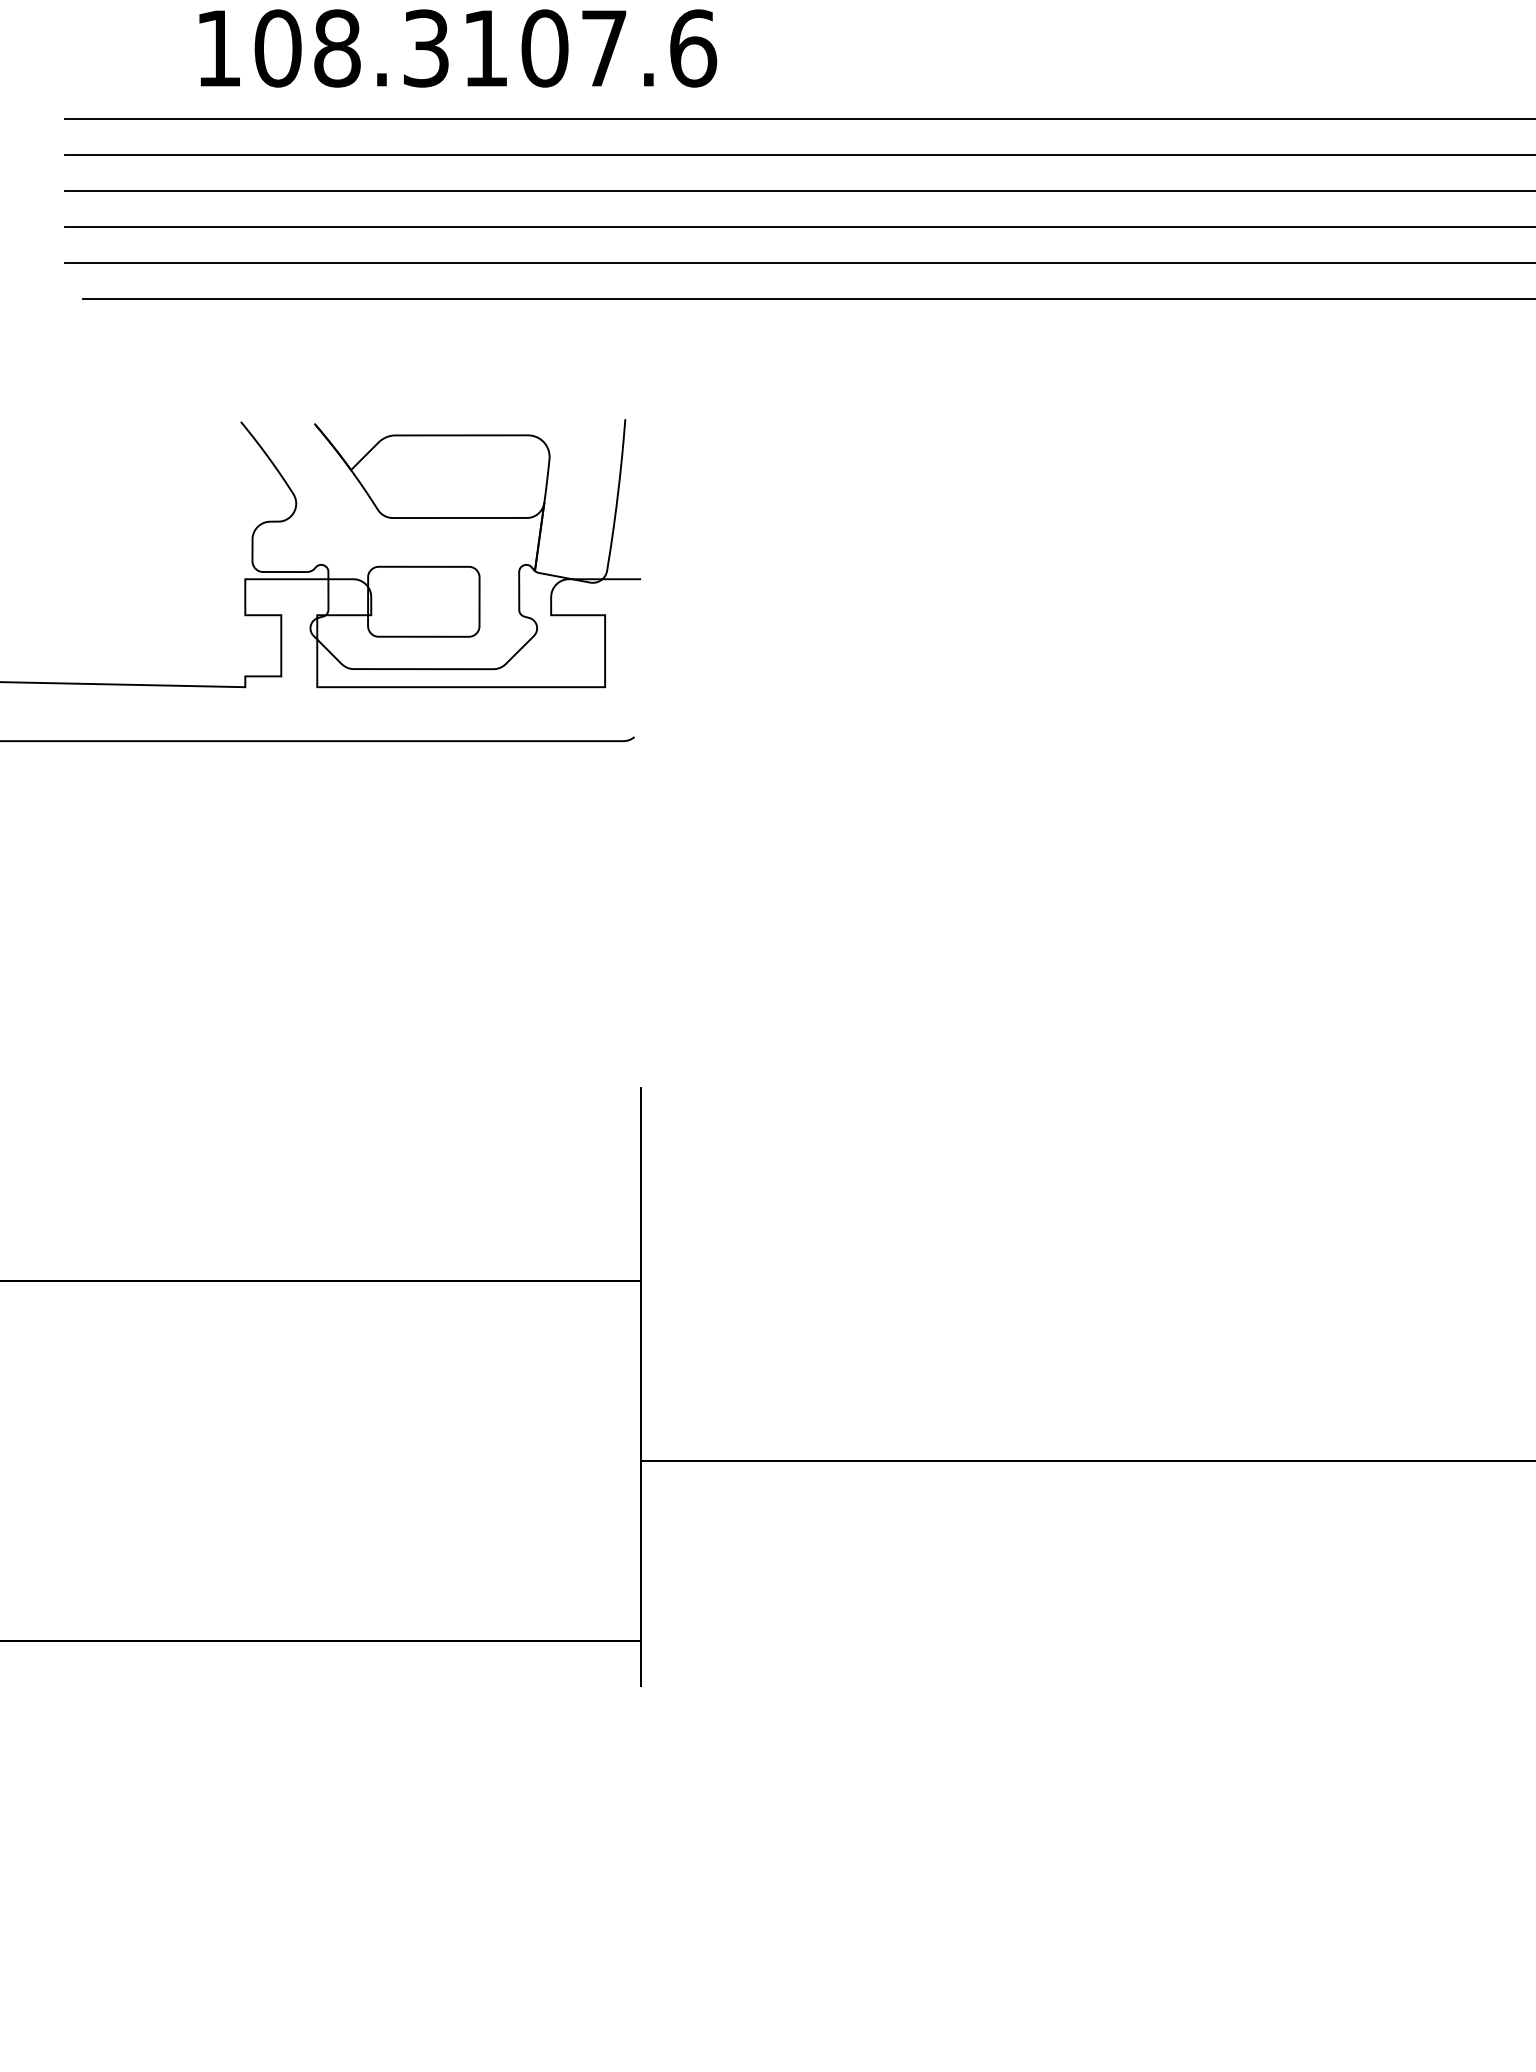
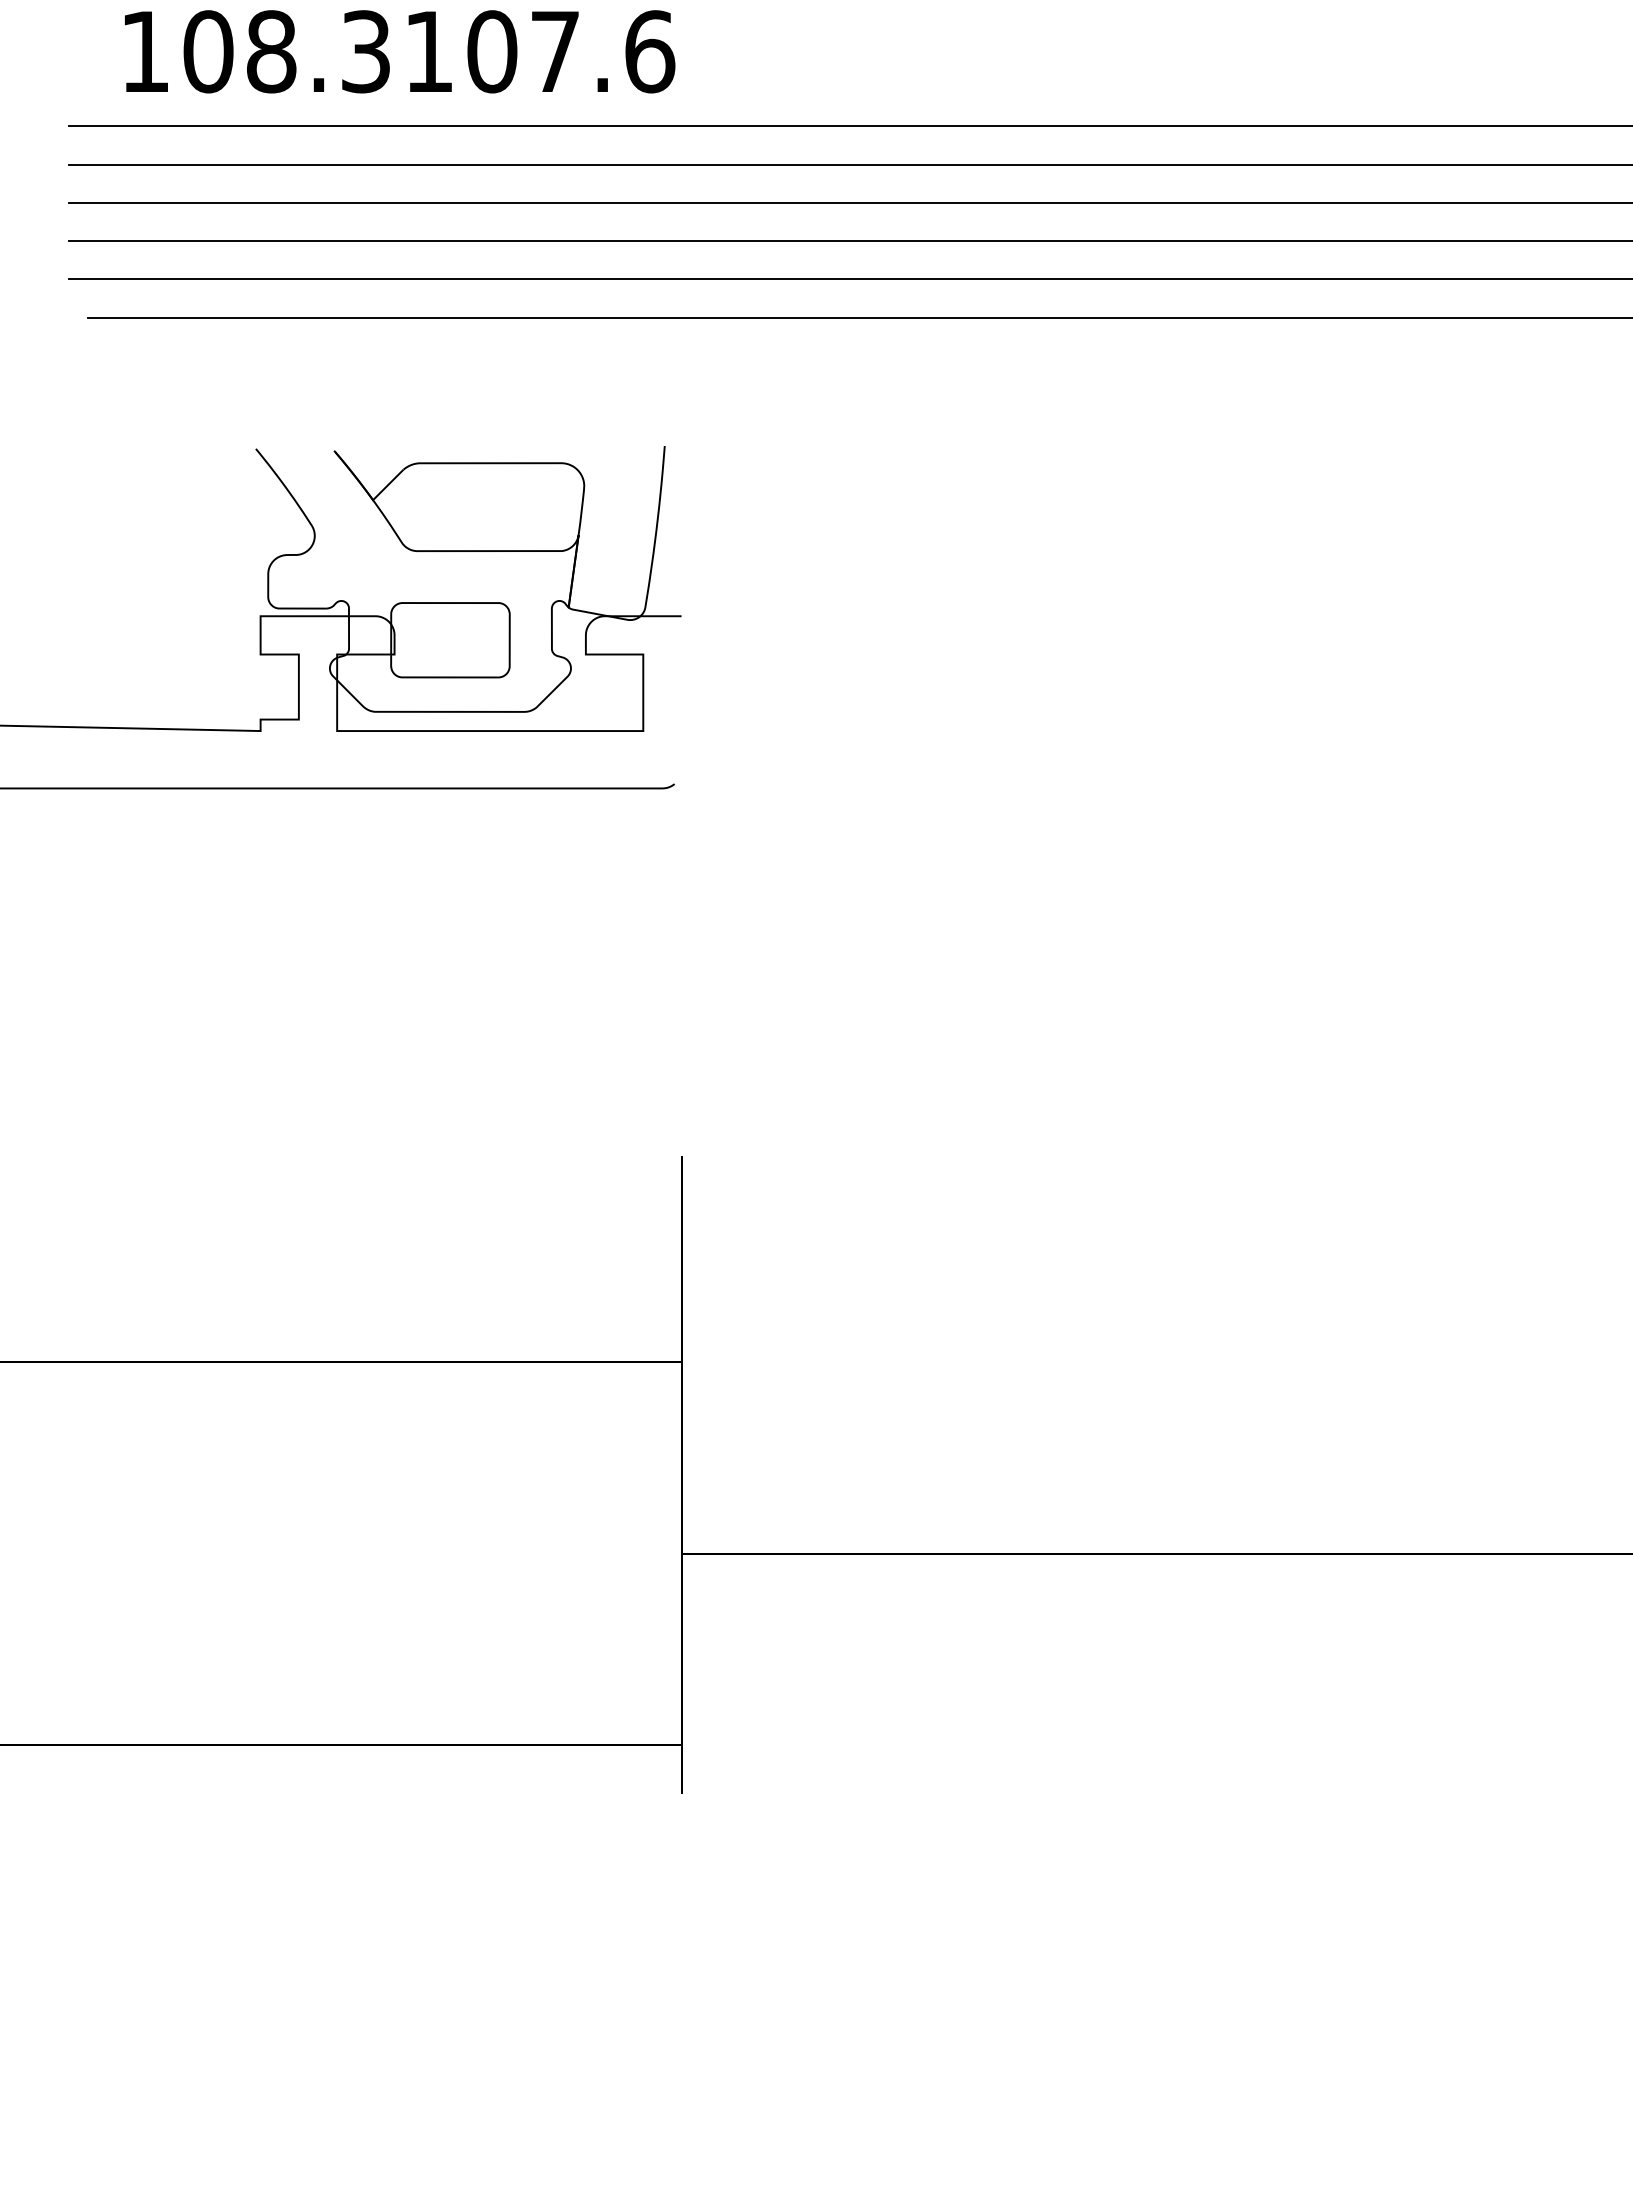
text: (458, 48) -> (400, 51), moved

